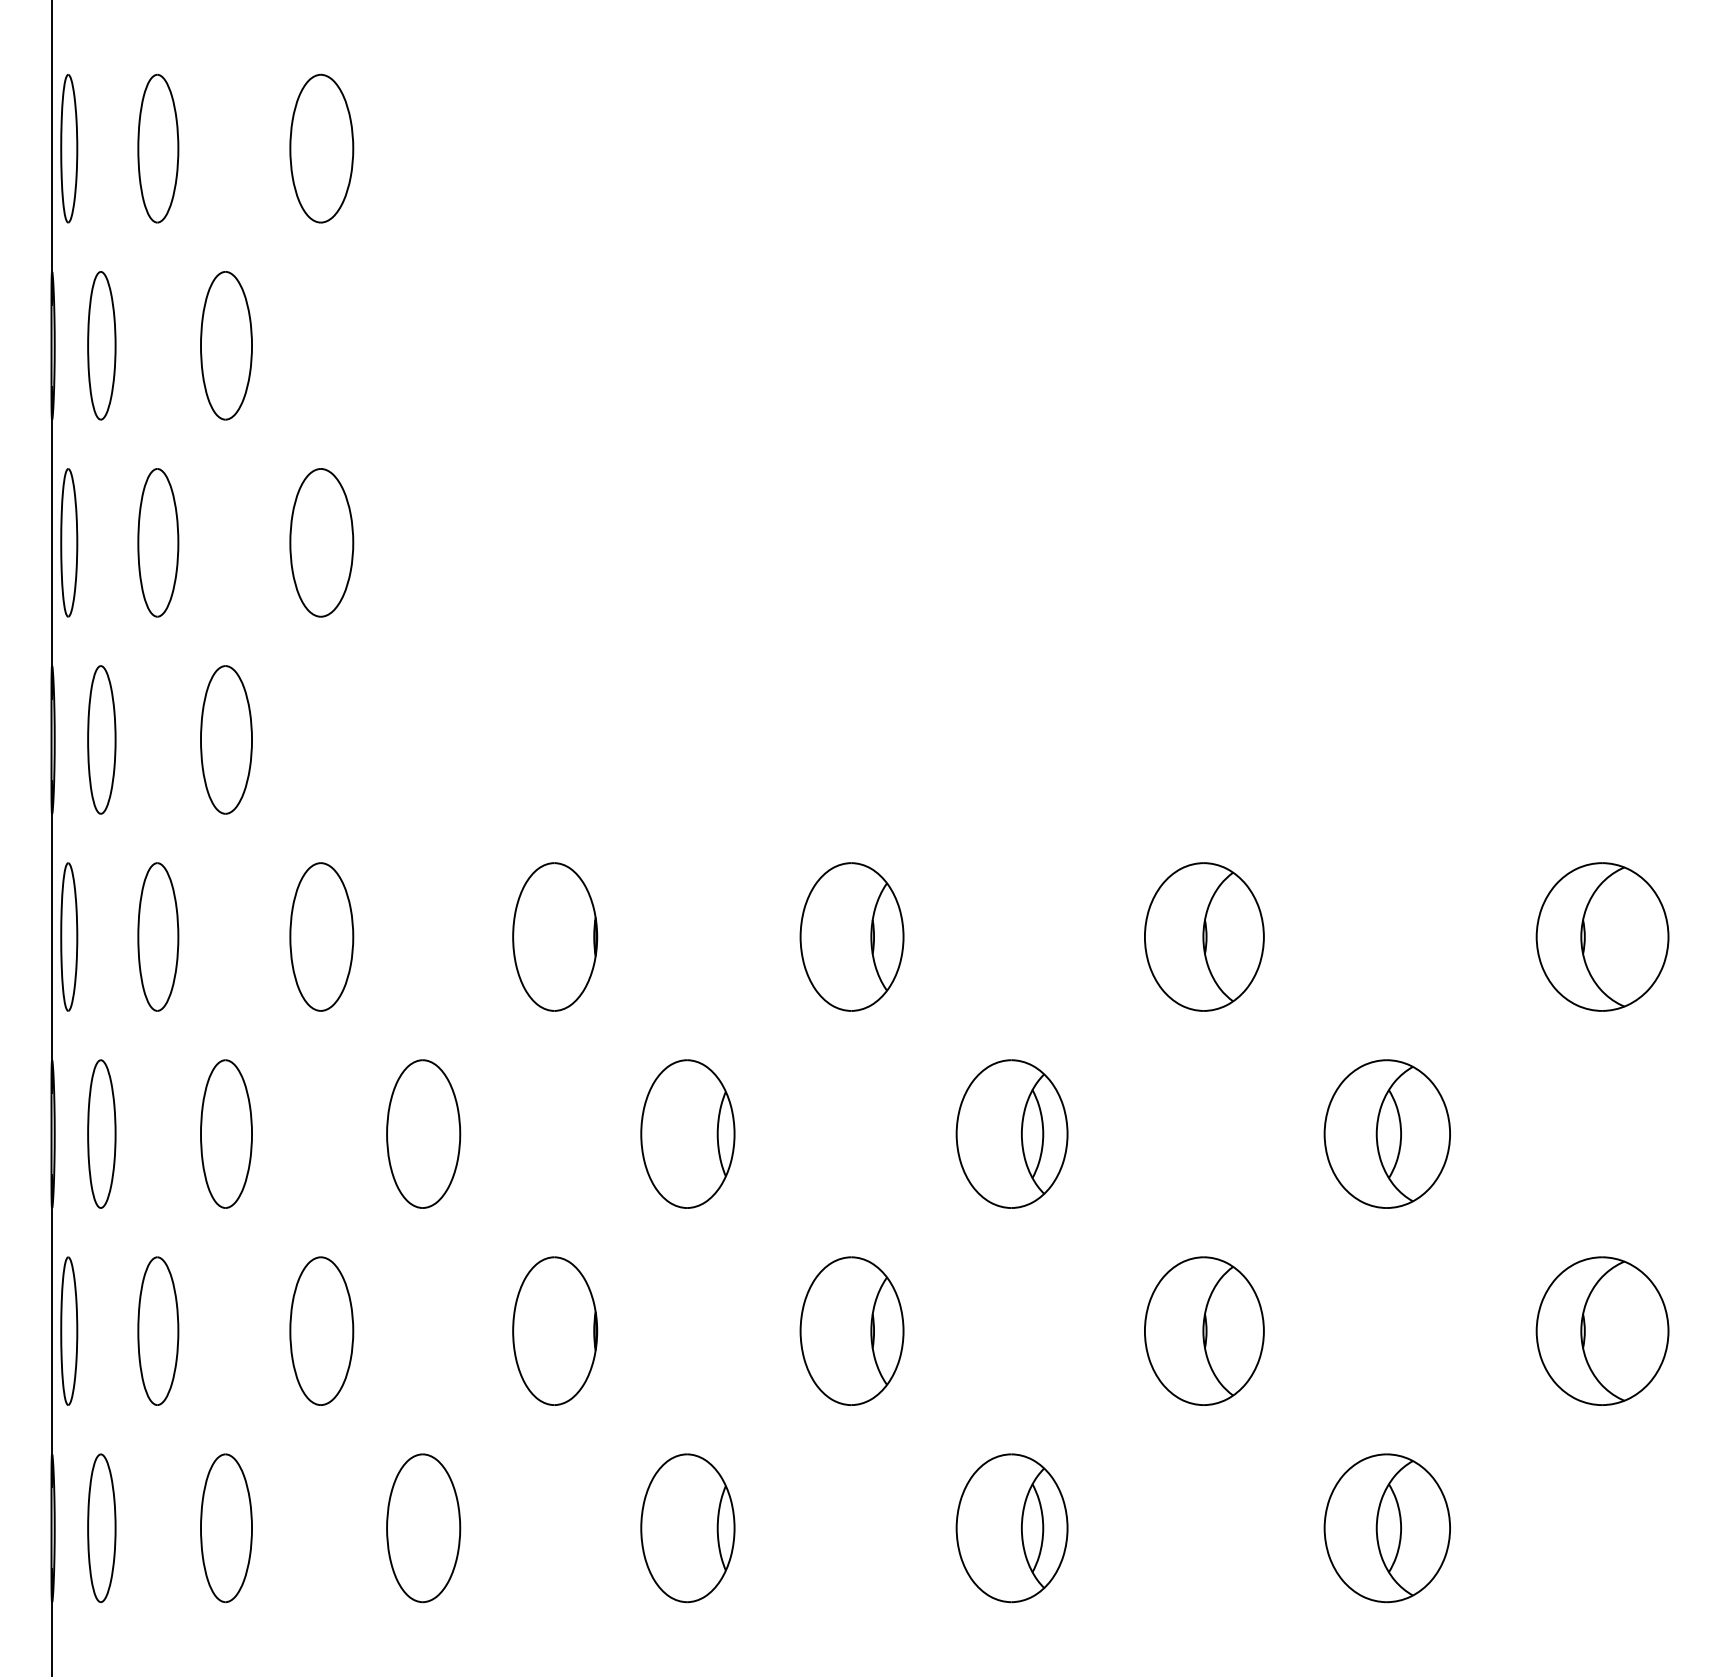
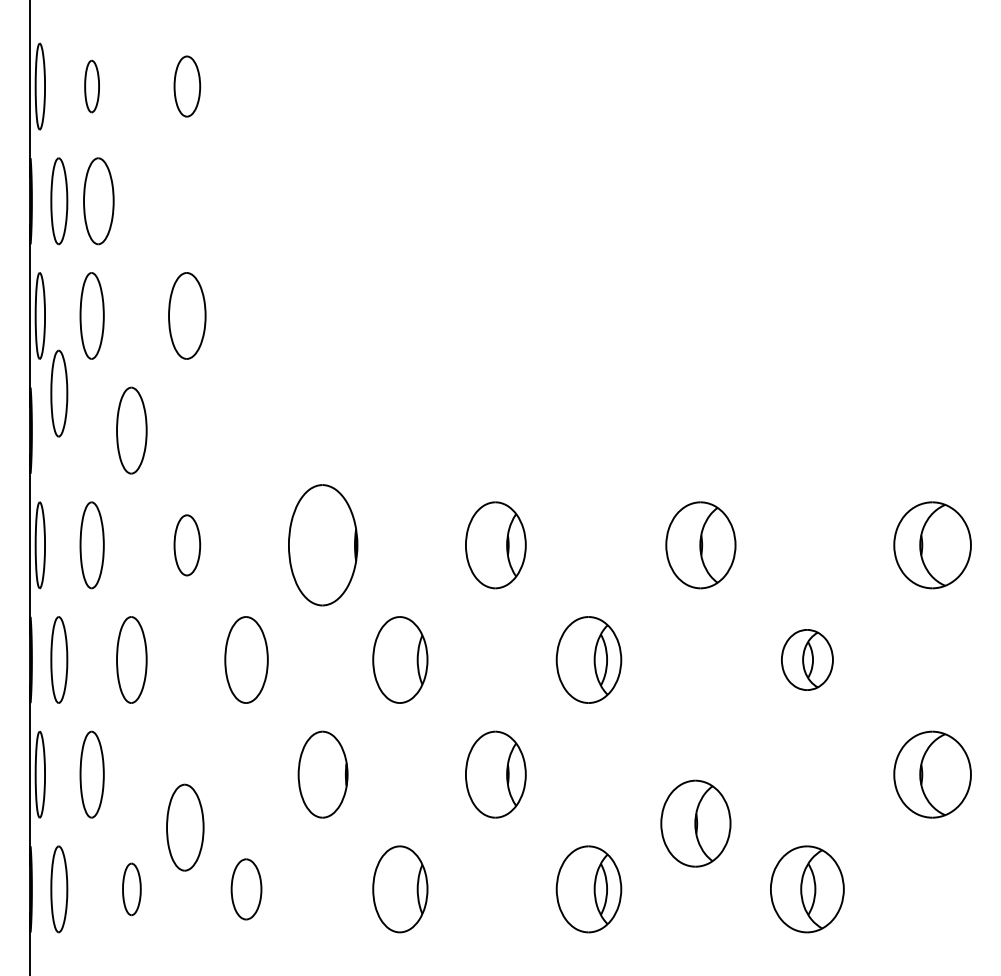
part: (157, 148) -> (91, 86), size x0.6
part: (322, 148) -> (187, 86), size x0.7
part: (225, 346) -> (98, 201), moved
part: (102, 739) -> (59, 393), moved
part: (322, 937) -> (187, 545), size x0.7
part: (554, 937) -> (322, 545), size x1.4
part: (1387, 1133) -> (807, 659), size x0.7
part: (322, 1330) -> (185, 827), moved
part: (1203, 1330) -> (695, 823), moved
part: (225, 1528) -> (131, 889), size x0.6
part: (423, 1528) -> (246, 889), size x0.7

